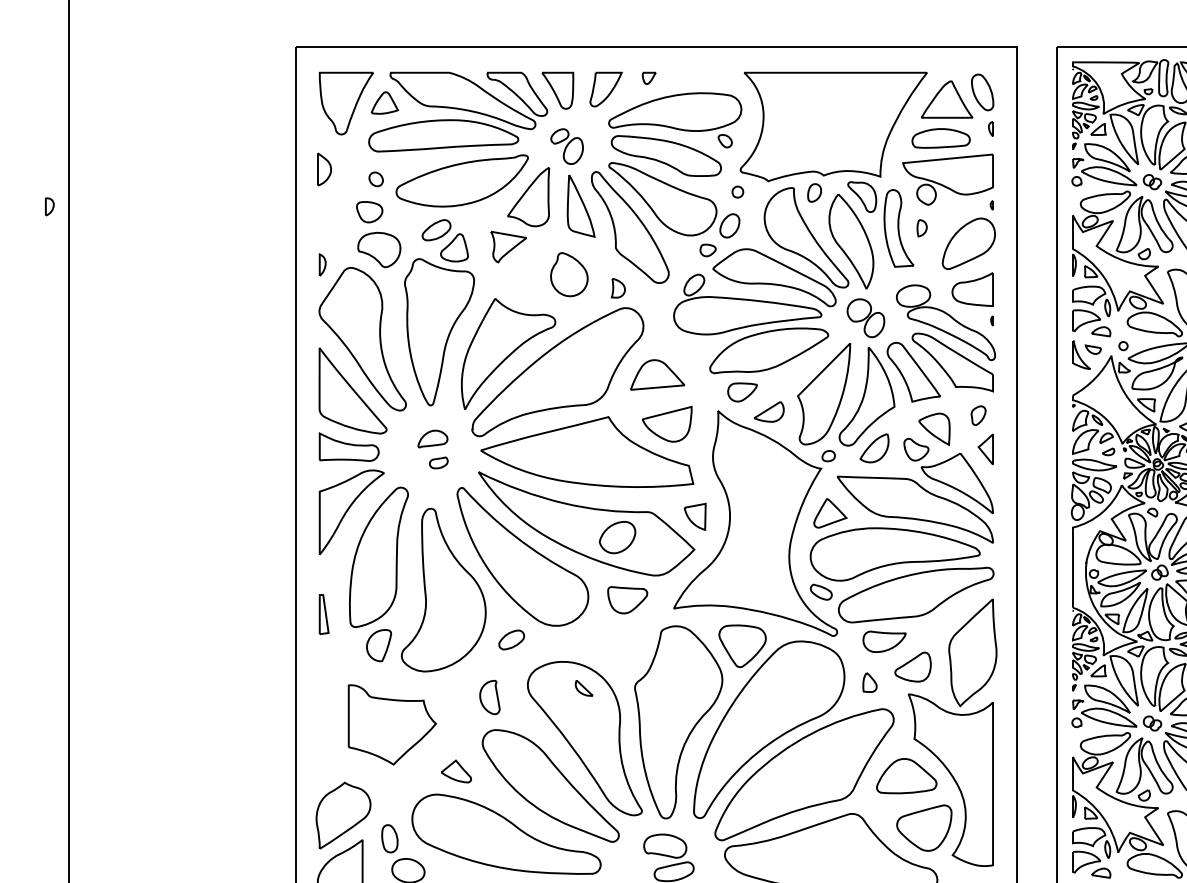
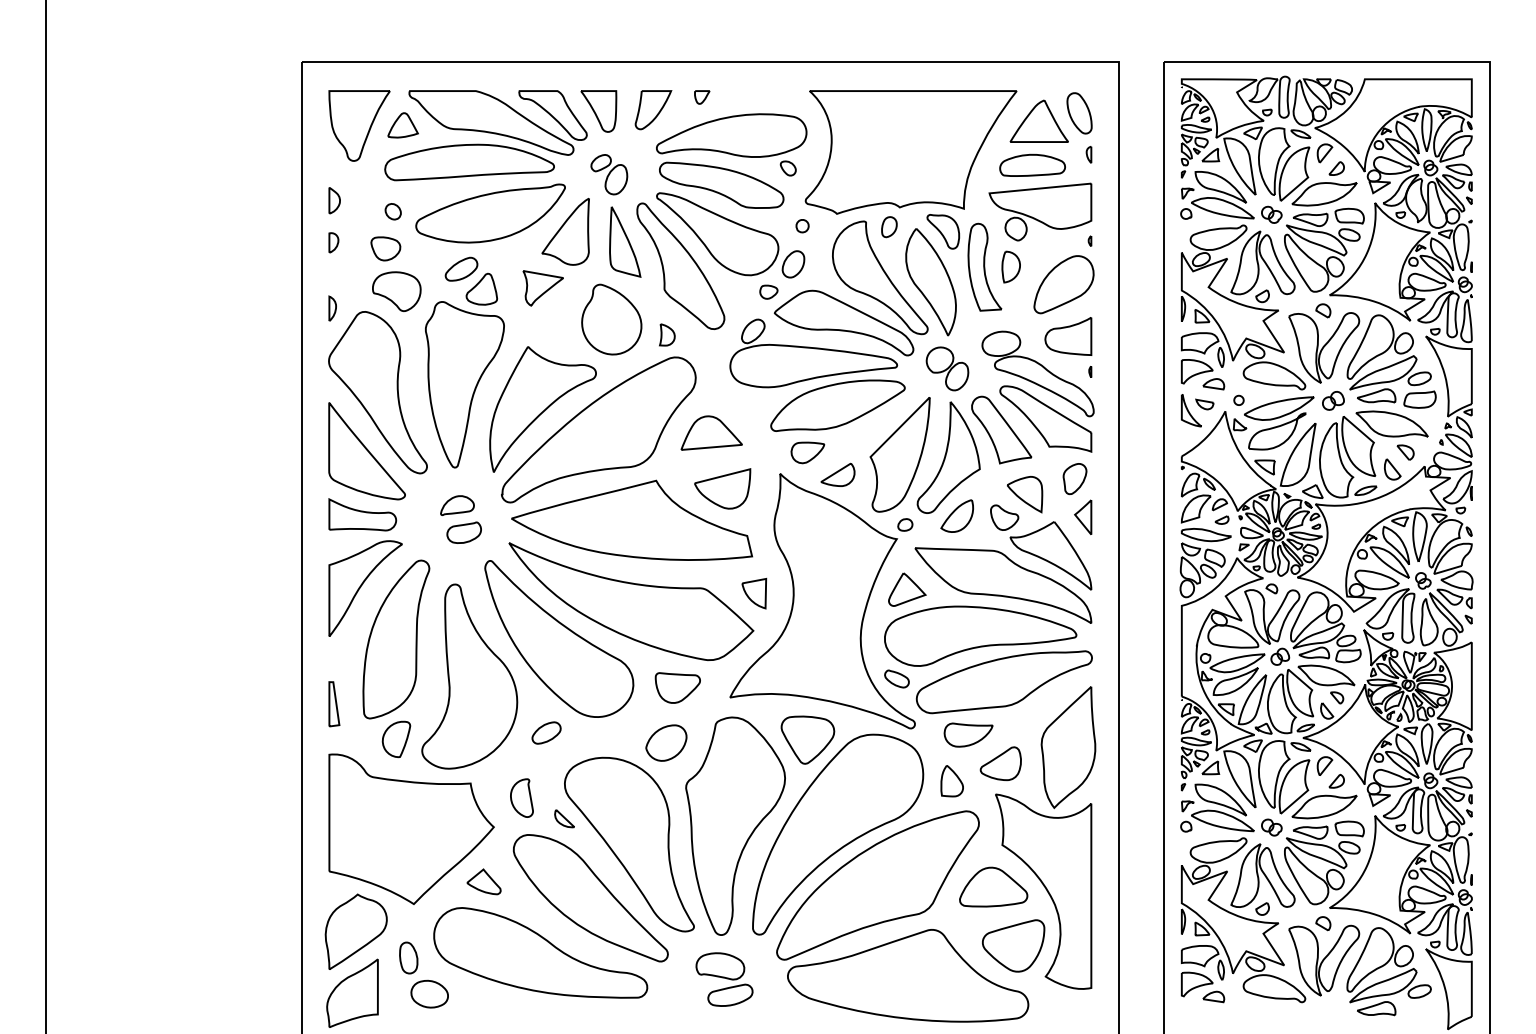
part: (324, 169) -> (334, 200), size x0.71
part: (49, 206) -> (333, 242), moved
part: (921, 227) -> (1010, 266), size x1.67
part: (569, 274) -> (611, 319), size x1.43
part: (978, 415) -> (1074, 479), size x1.43
part: (438, 462) -> (463, 532), size x1.67
part: (617, 537) -> (666, 742), moved
part: (869, 682) -> (951, 781), size x1.43
part: (584, 688) -> (564, 818), moved
part: (392, 724) -> (411, 828), size x1.67

